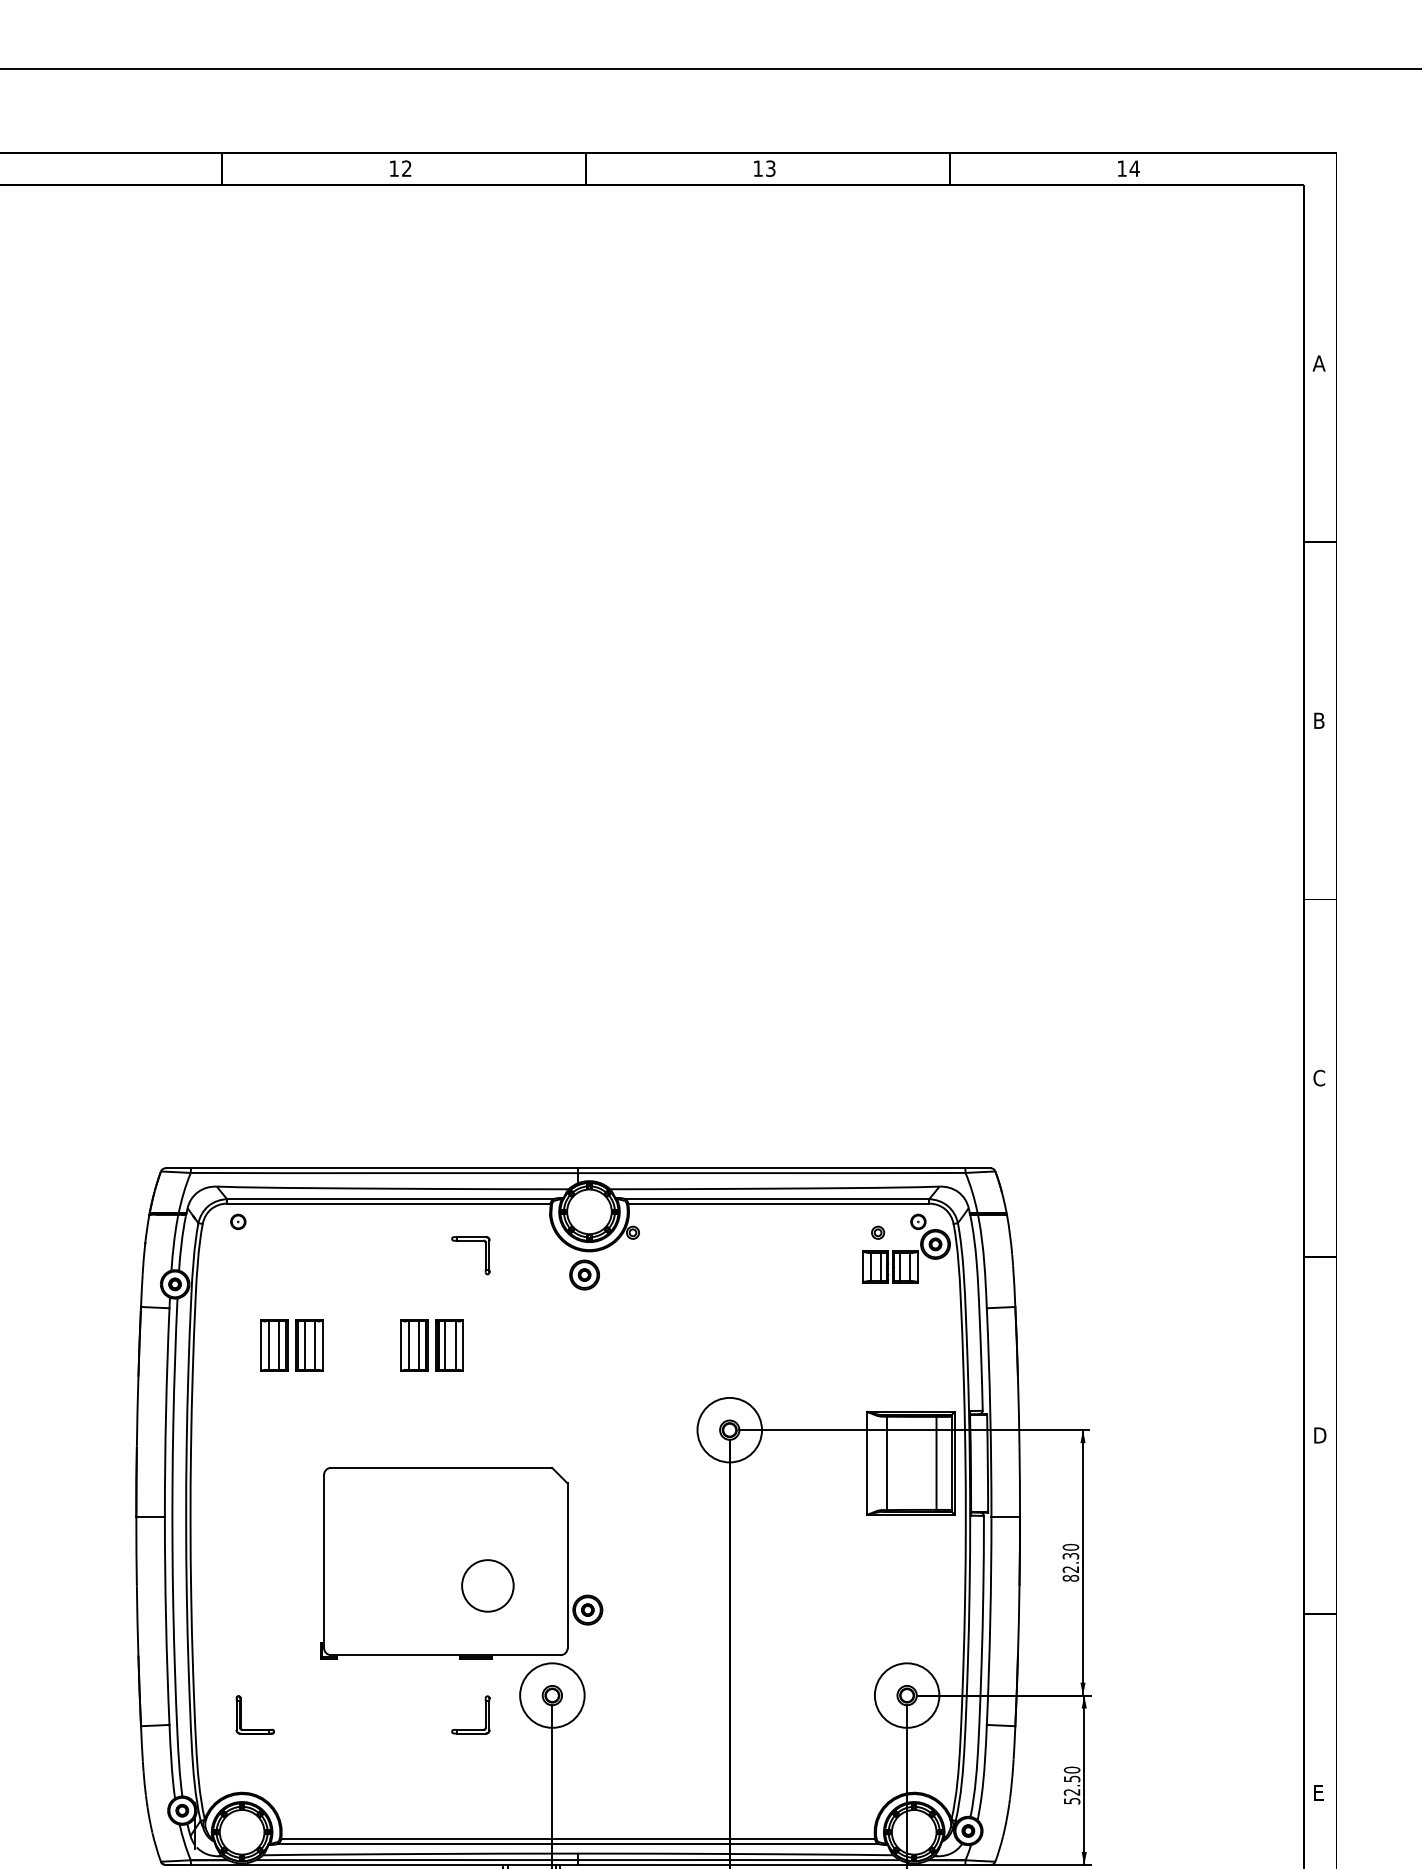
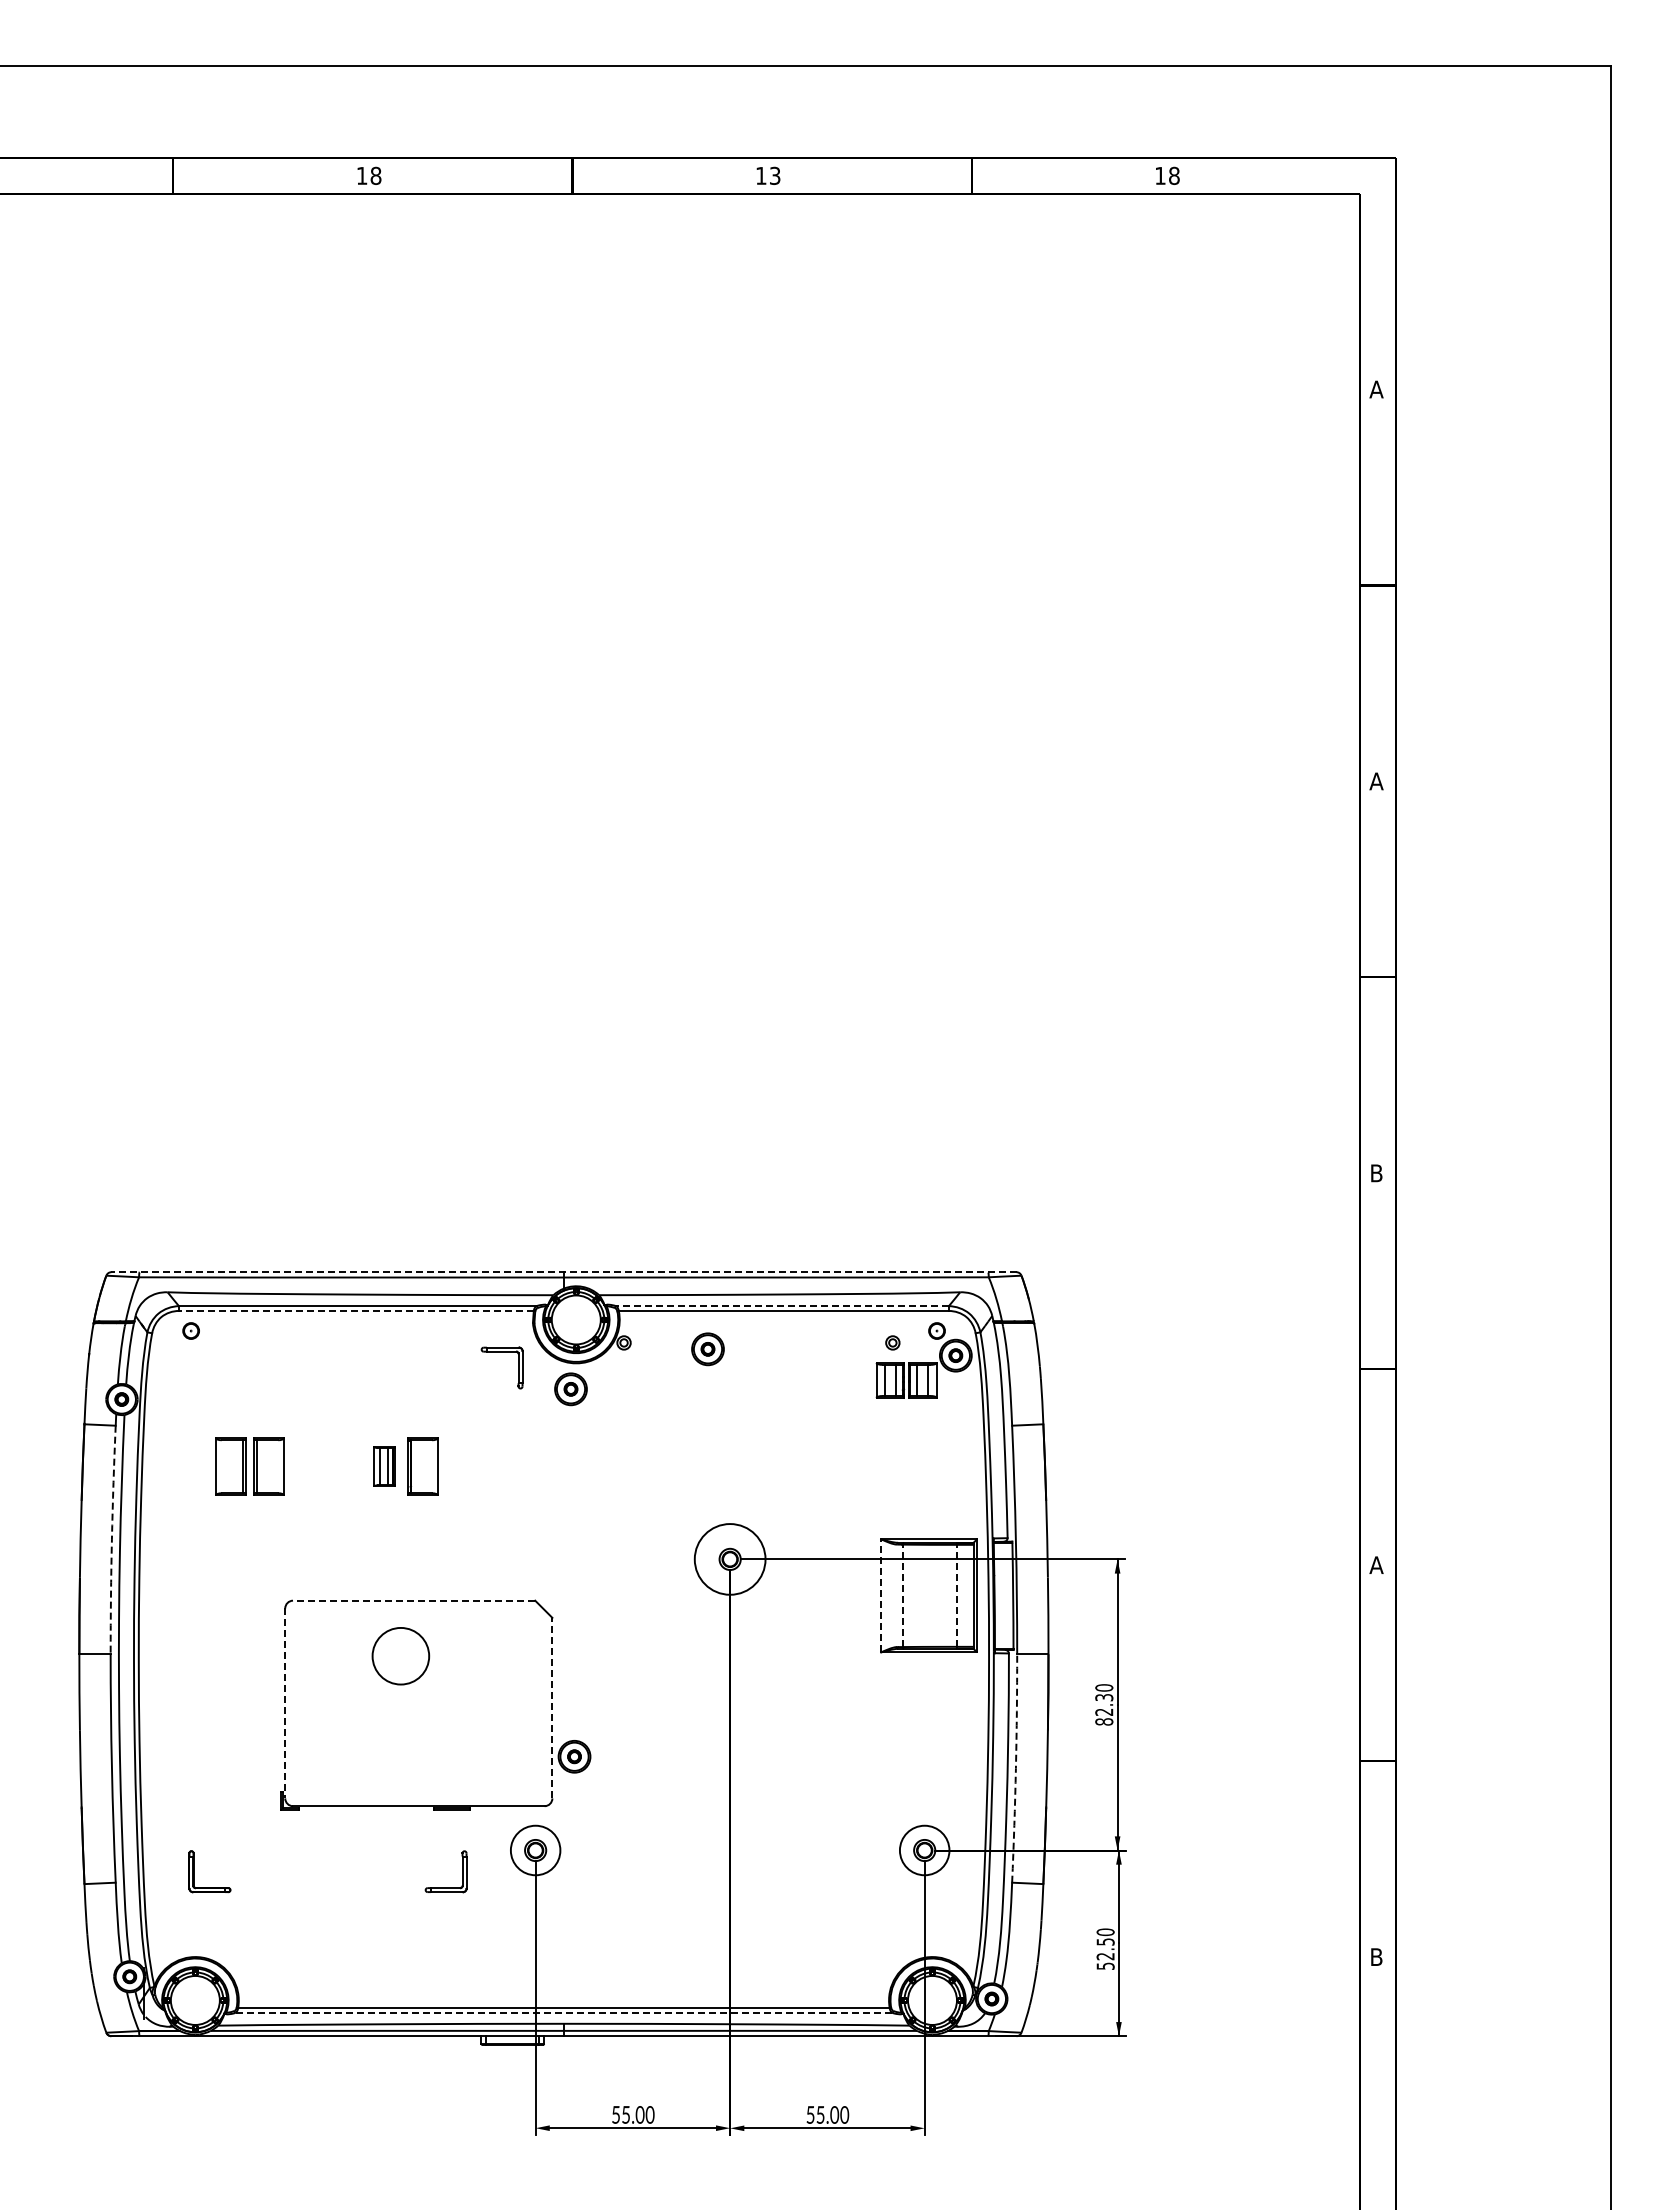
text: (406, 168) -> (375, 175), 12 -> 18
text: (1134, 168) -> (1174, 175), 14 -> 18
text: (1319, 720) -> (1376, 781), B -> A
text: (1319, 1078) -> (1376, 1173), C -> B
line: (577, 1168) -> (563, 1272), solid -> dashed
line: (777, 1199) -> (782, 1306), solid -> dashed
line: (388, 1203) -> (355, 1310), solid -> dashed
part: (709, 1238) -> (707, 1349), added
part: (470, 1241) -> (501, 1352), moved
line: (268, 1345) -> (224, 1466), removed
line: (278, 1345) -> (235, 1466), removed
line: (305, 1345) -> (264, 1466), removed
line: (315, 1345) -> (275, 1466), removed
part: (414, 1345) -> (384, 1466), size x0.7
line: (445, 1345) -> (418, 1466), removed
line: (455, 1345) -> (429, 1466), removed
arc: (165, 1412) -> (111, 1539), solid -> dashed
text: (1319, 1434) -> (1376, 1564), D -> A
line: (867, 1463) -> (881, 1595), solid -> dashed
line: (886, 1463) -> (902, 1595), solid -> dashed
line: (936, 1463) -> (956, 1595), solid -> dashed
line: (441, 1467) -> (413, 1600), solid -> dashed
line: (324, 1561) -> (285, 1703), solid -> dashed
line: (567, 1565) -> (552, 1707), solid -> dashed
circle: (487, 1586) -> (400, 1656), moved
arc: (989, 1620) -> (1015, 1768), solid -> dashed
circle: (552, 1695) -> (535, 1850), size x0.7
circle: (906, 1695) -> (924, 1850), size x0.7
text: (1319, 1792) -> (1376, 1956), E -> B
line: (578, 1843) -> (564, 2012), solid -> dashed

